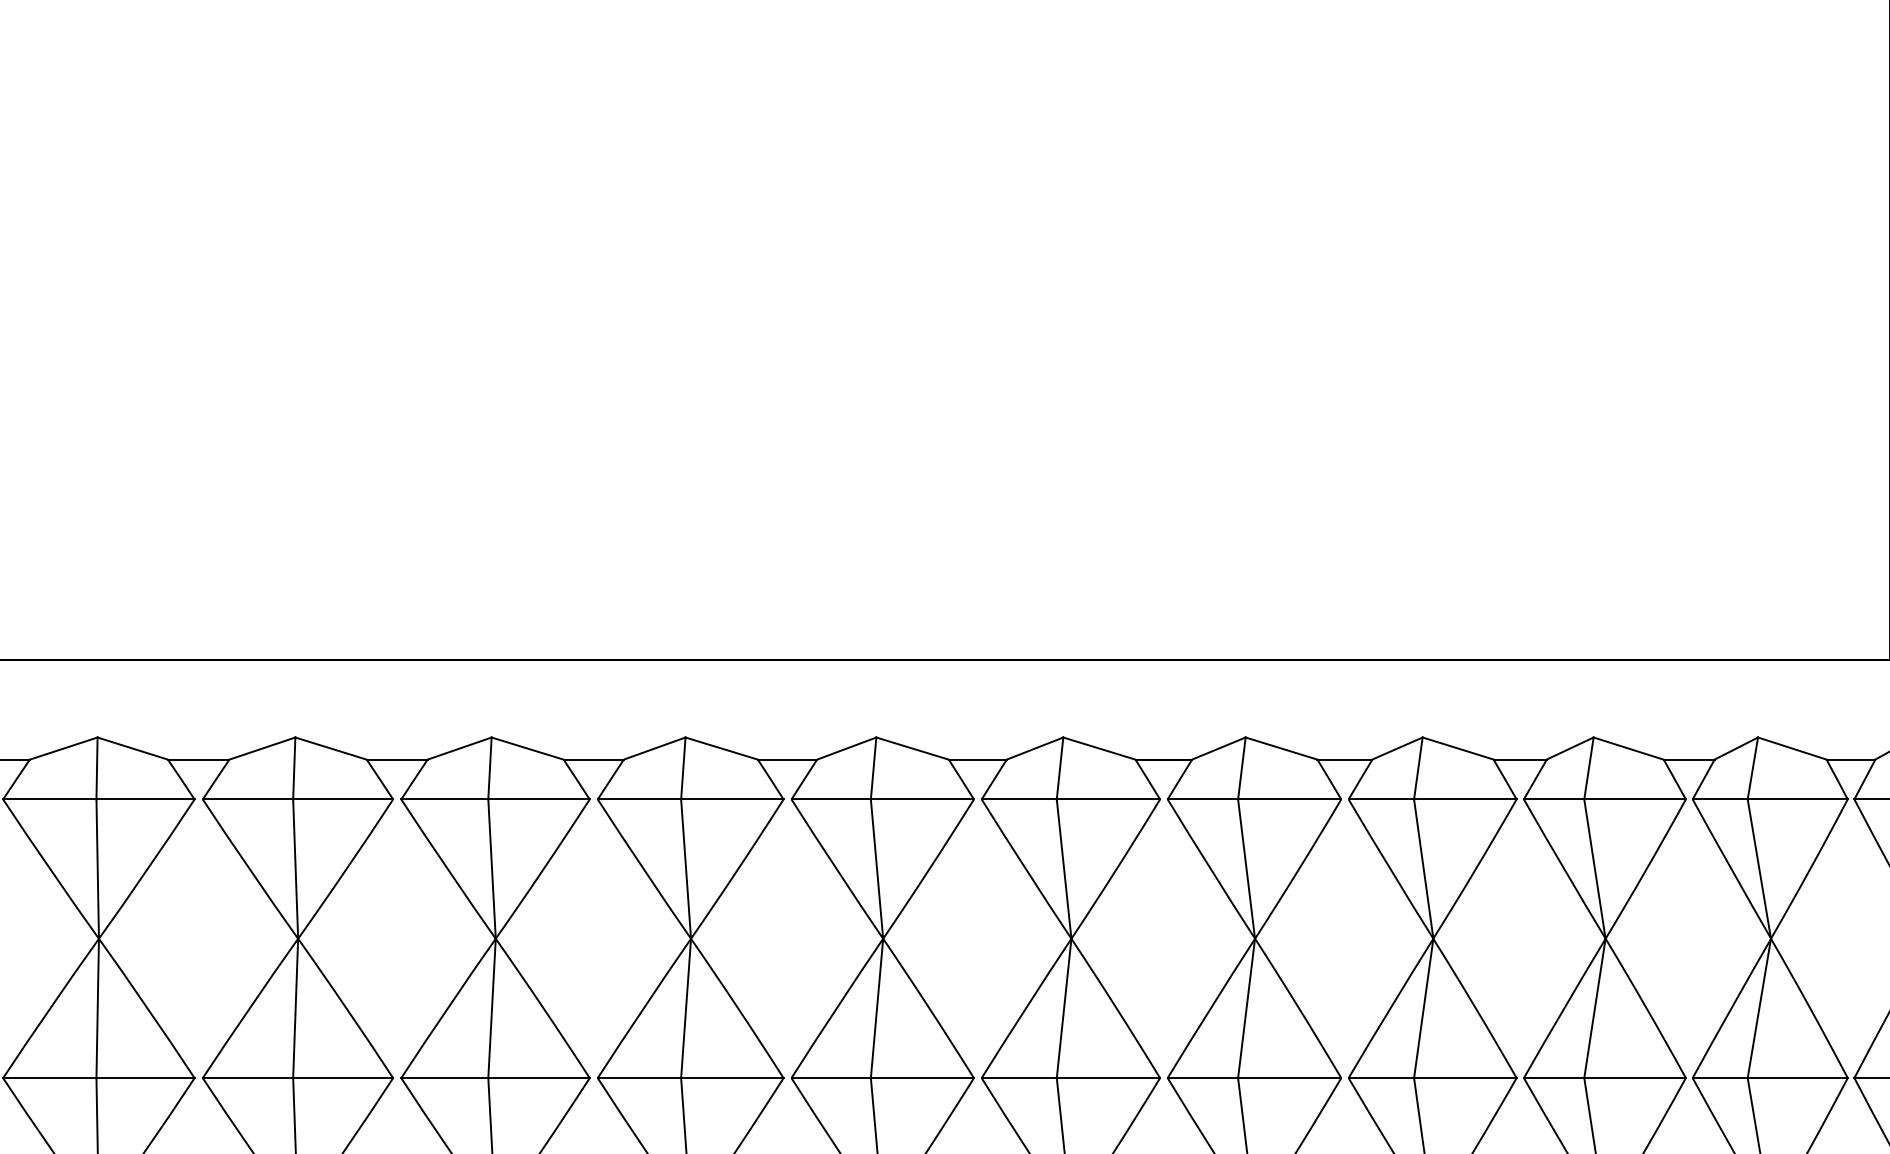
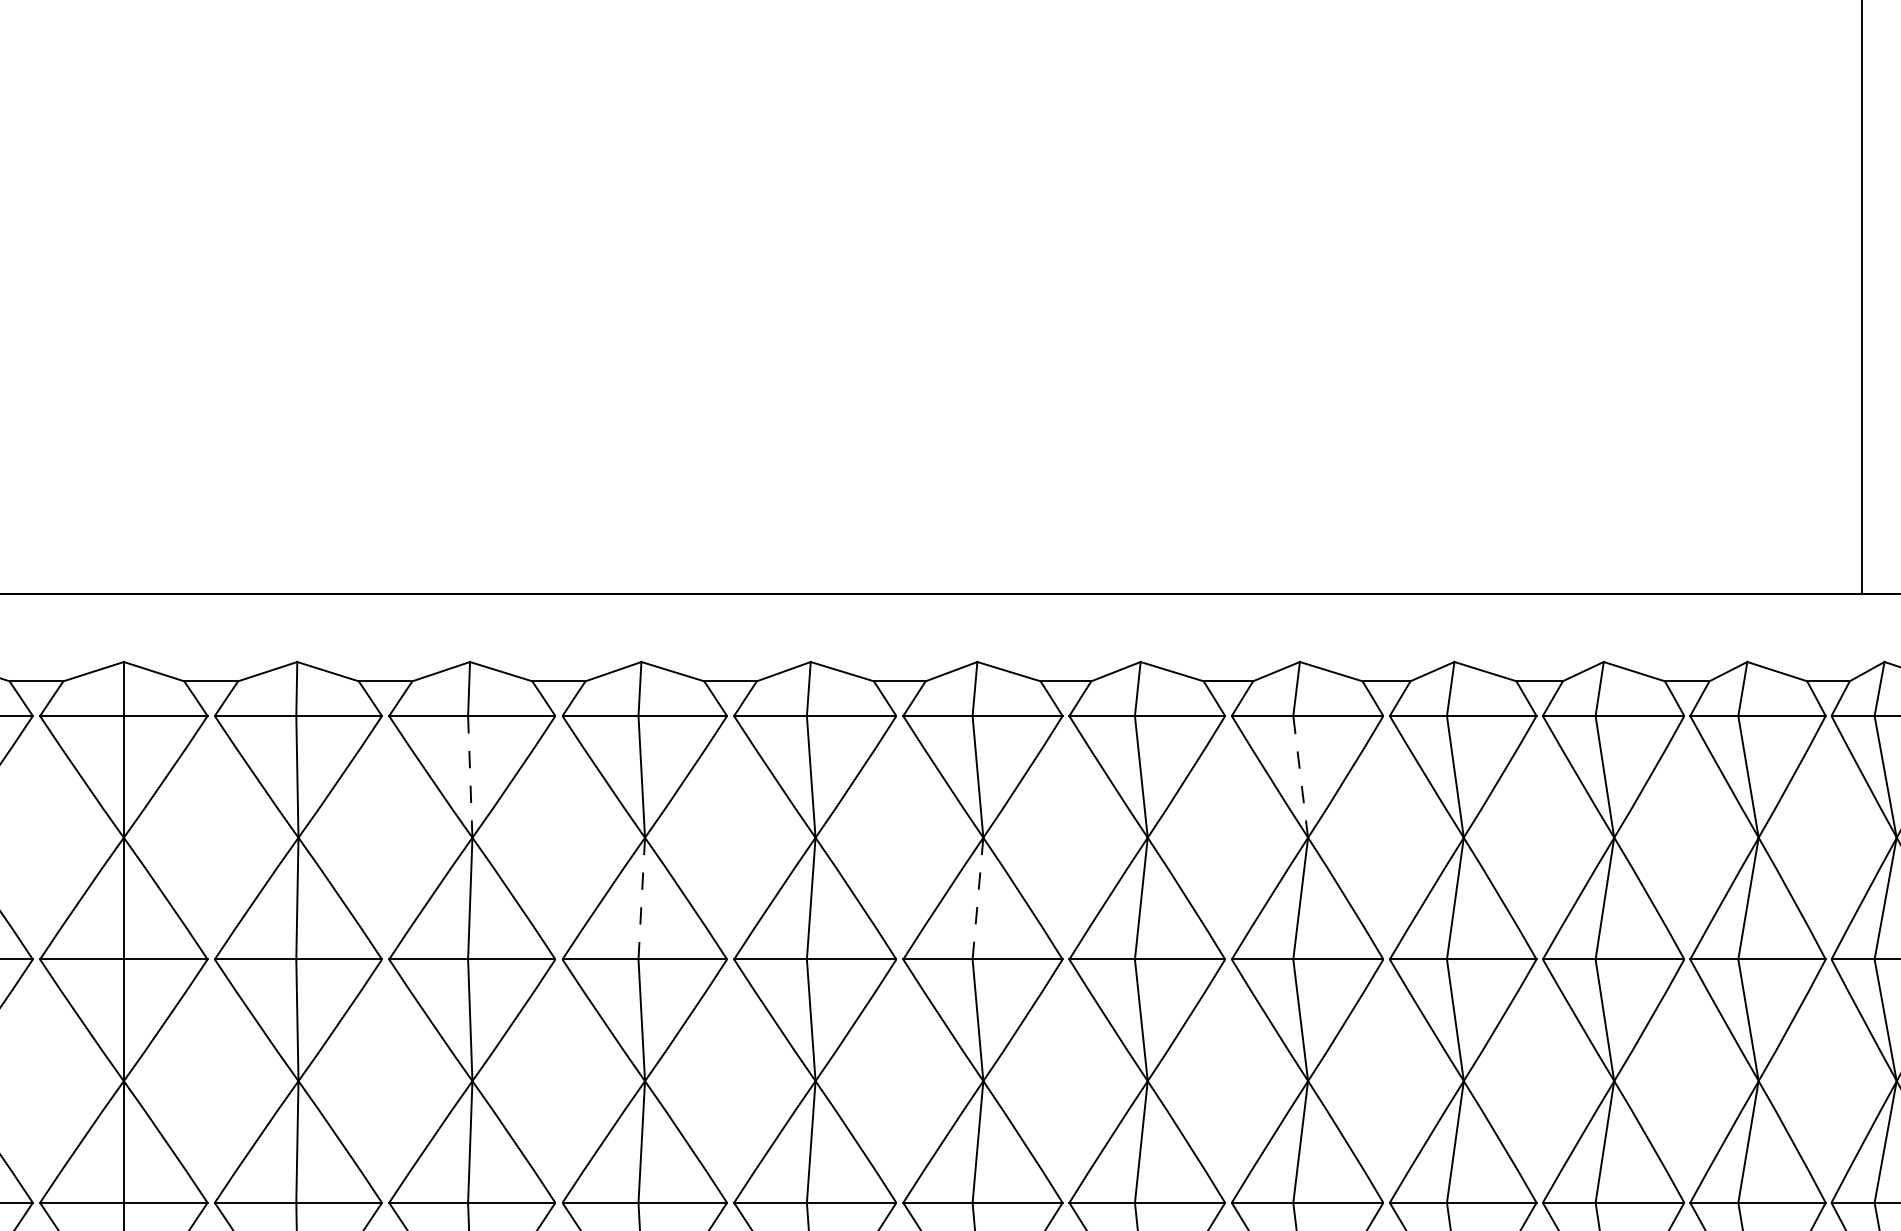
line: (295, 868) -> (470, 776), solid -> dashed
line: (1246, 868) -> (1300, 776), solid -> dashed
line: (491, 1008) -> (641, 898), solid -> dashed
line: (876, 1009) -> (977, 899), solid -> dashed

